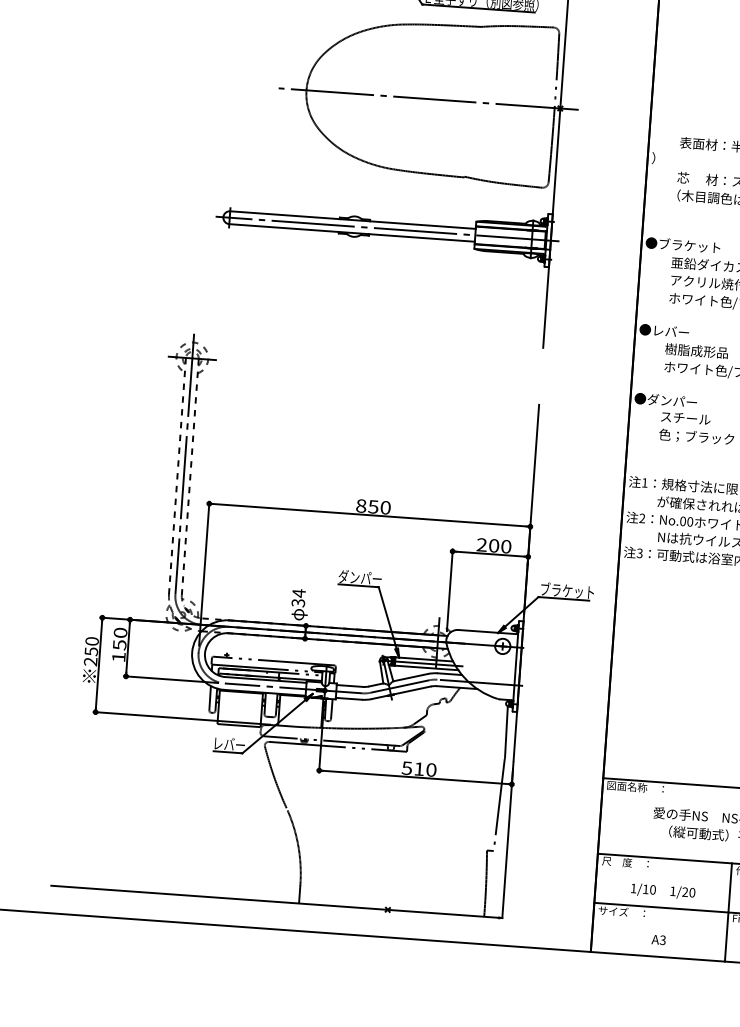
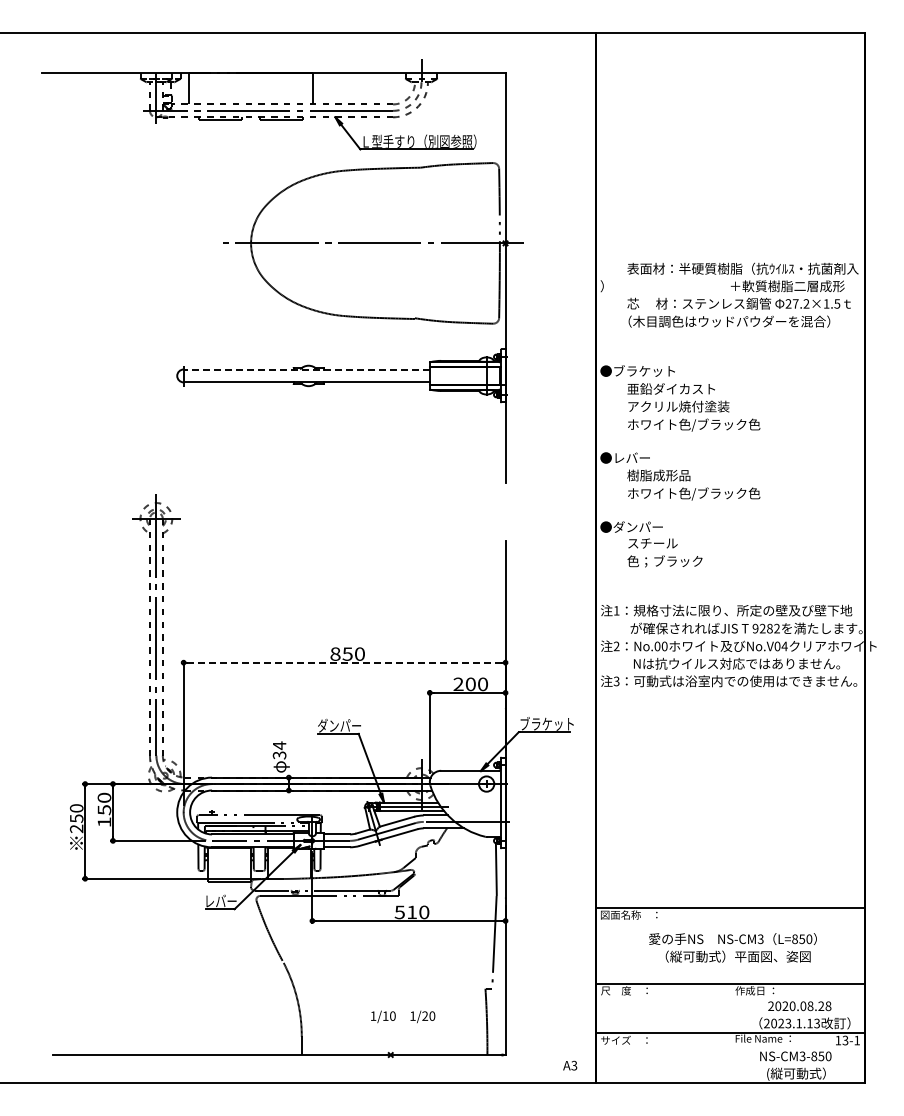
line: (352, 220) -> (306, 369), solid -> dashed
line: (387, 228) -> (341, 375), removed
line: (369, 515) -> (344, 662), solid -> dashed
text: (663, 891) -> (403, 1016), moved
line: (728, 912) -> (730, 1033), removed
text: (659, 939) -> (570, 1065), moved

